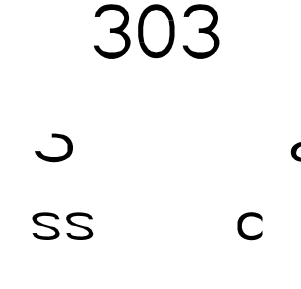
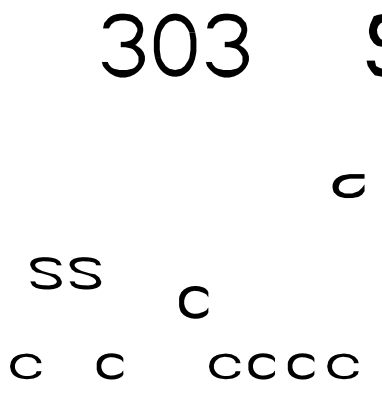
part: (54, 157) -> (55, 192), removed
part: (242, 226) -> (184, 302), moved

